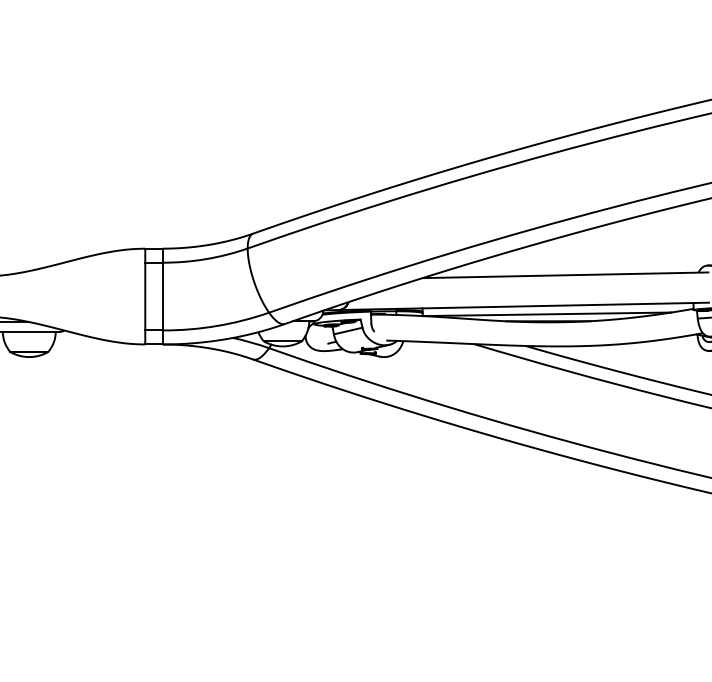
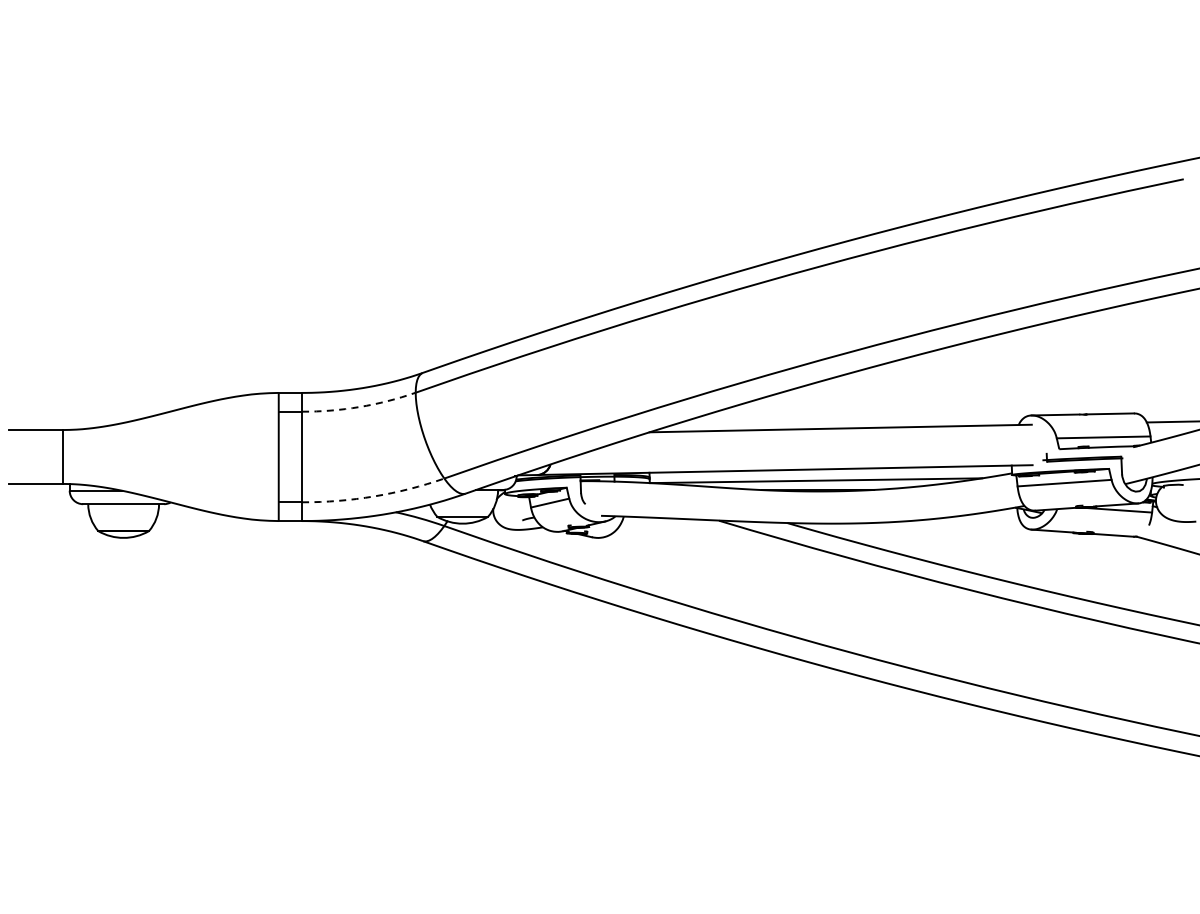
arc: (205, 259) -> (359, 407), solid -> dashed
arc: (216, 326) -> (374, 496), solid -> dashed

